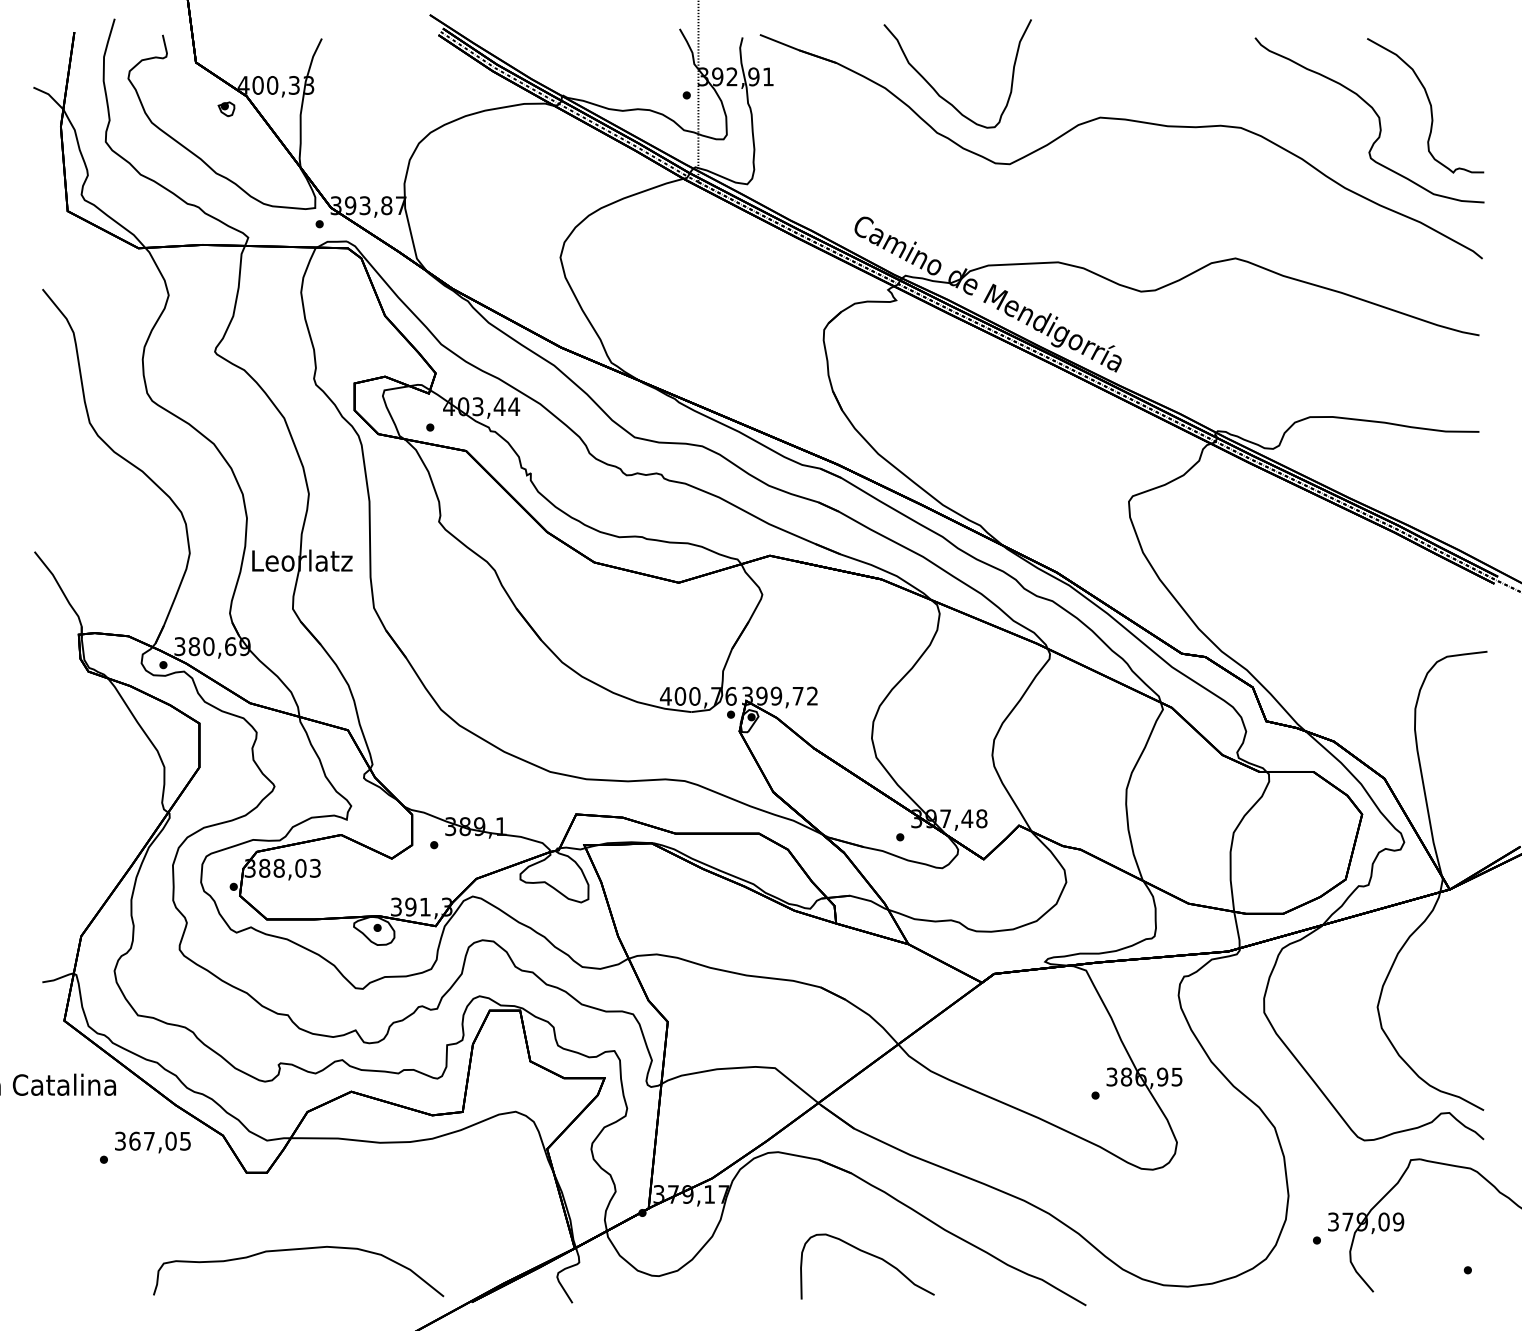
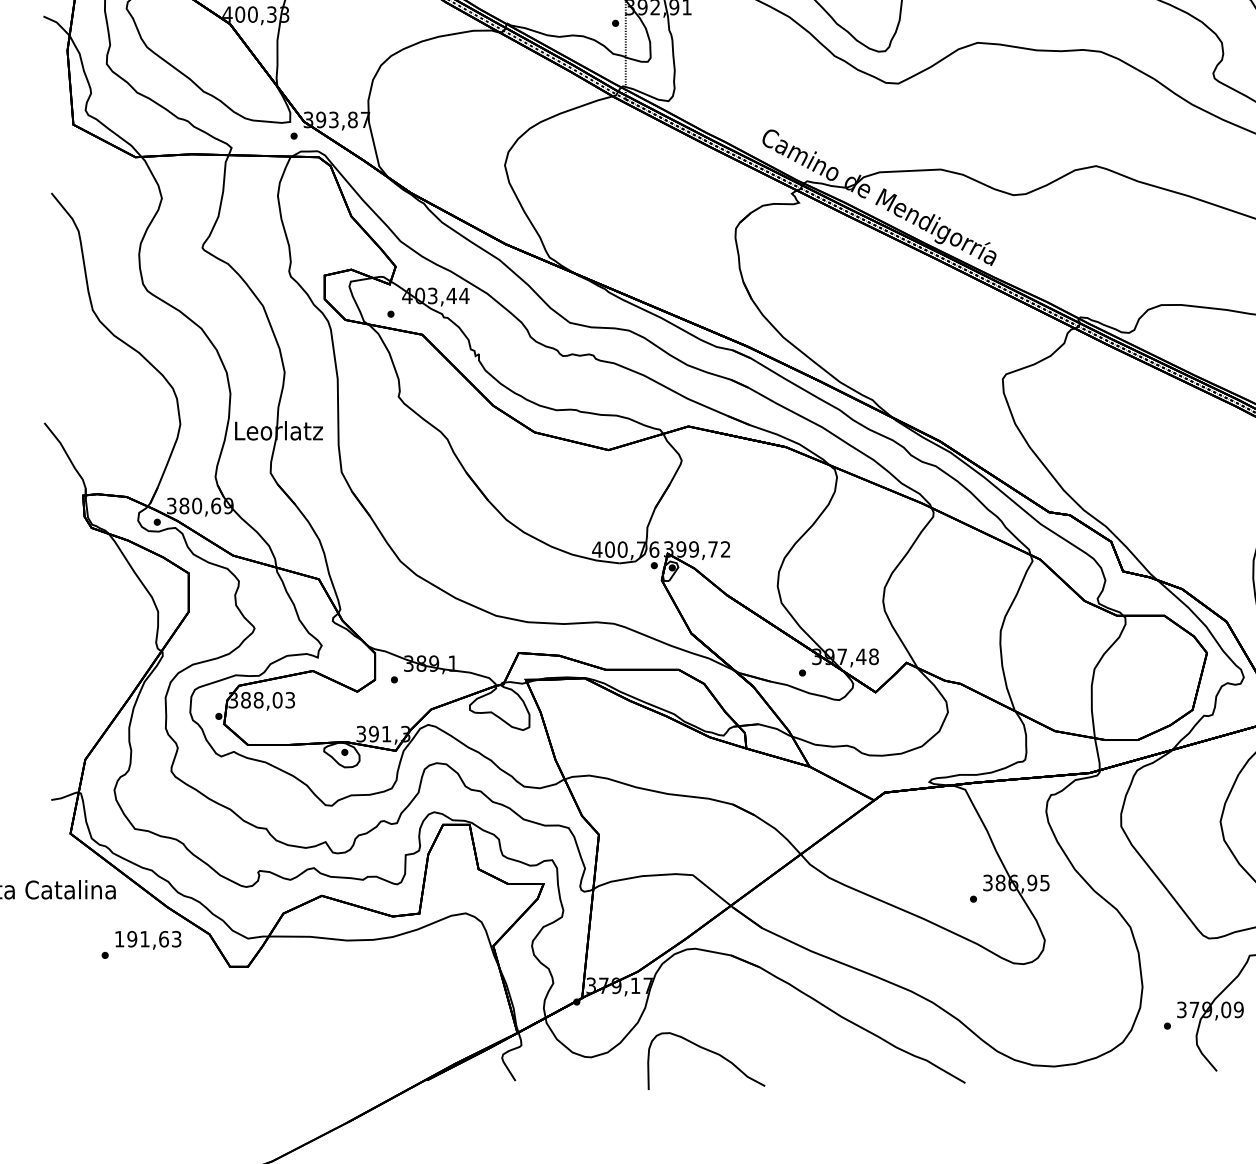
part: (226, 109) -> (212, 35), removed
text: (152, 1140) -> (147, 938), 367,05 -> 191,63
curve: (296, 1250) -> (273, 1034), removed
curve: (872, 1256) -> (710, 1052), moved

